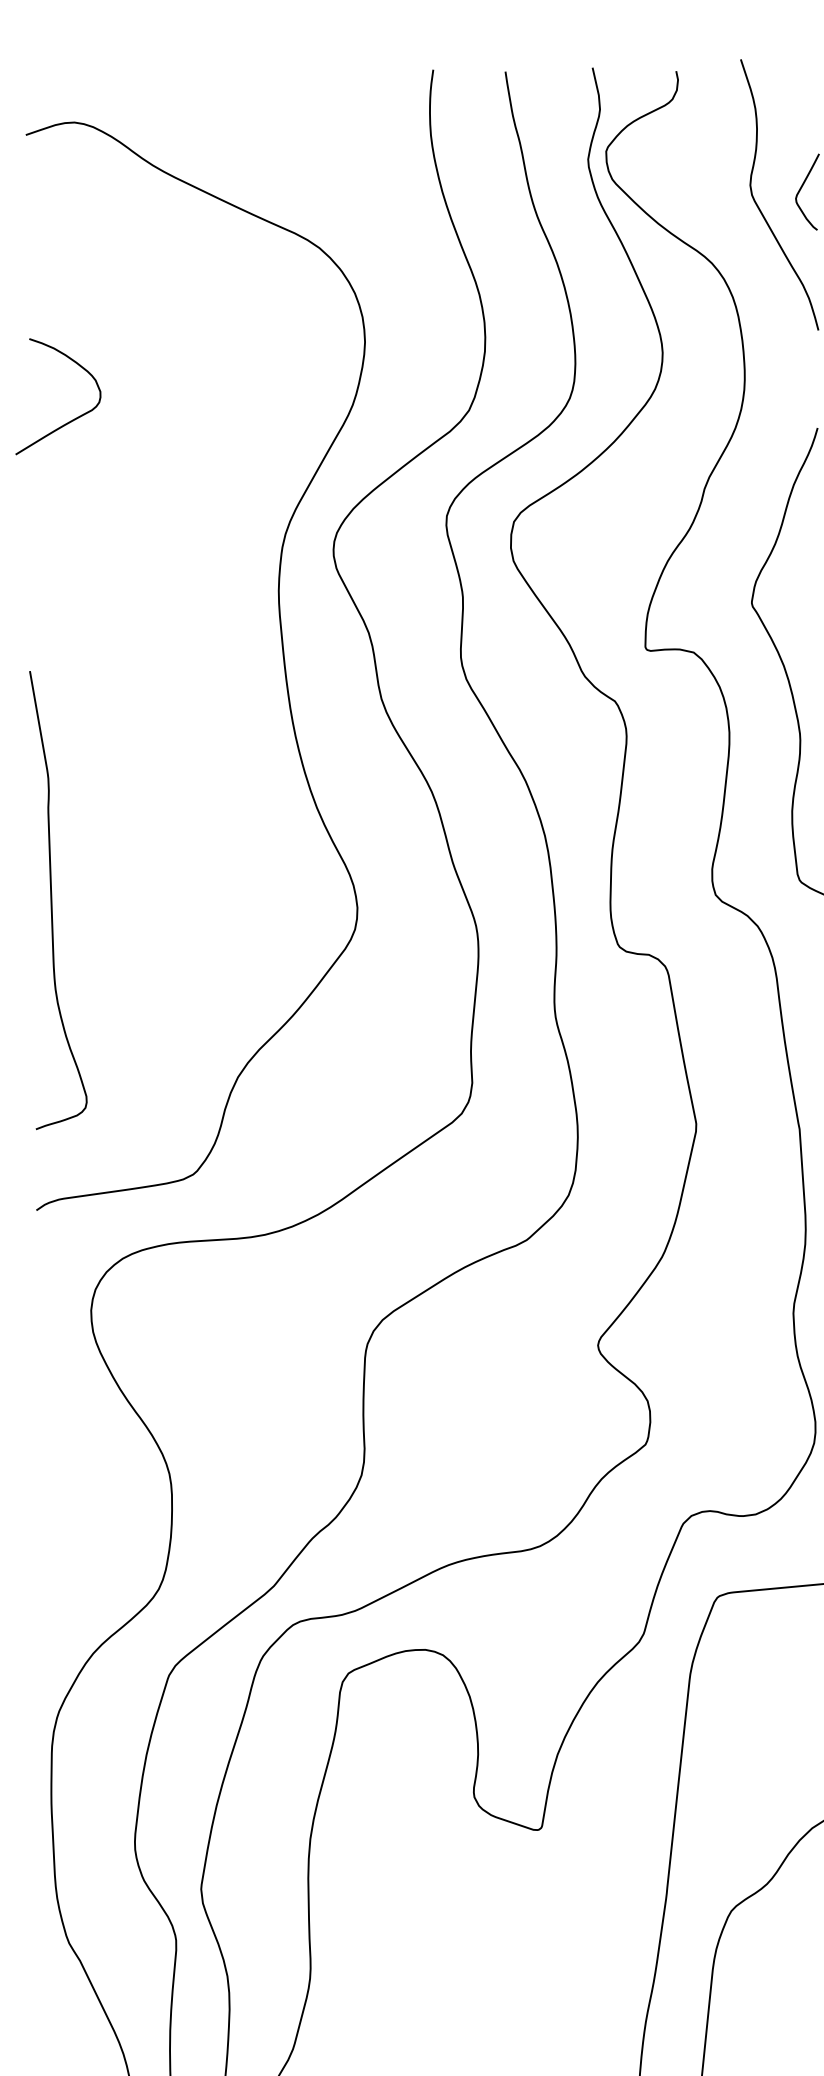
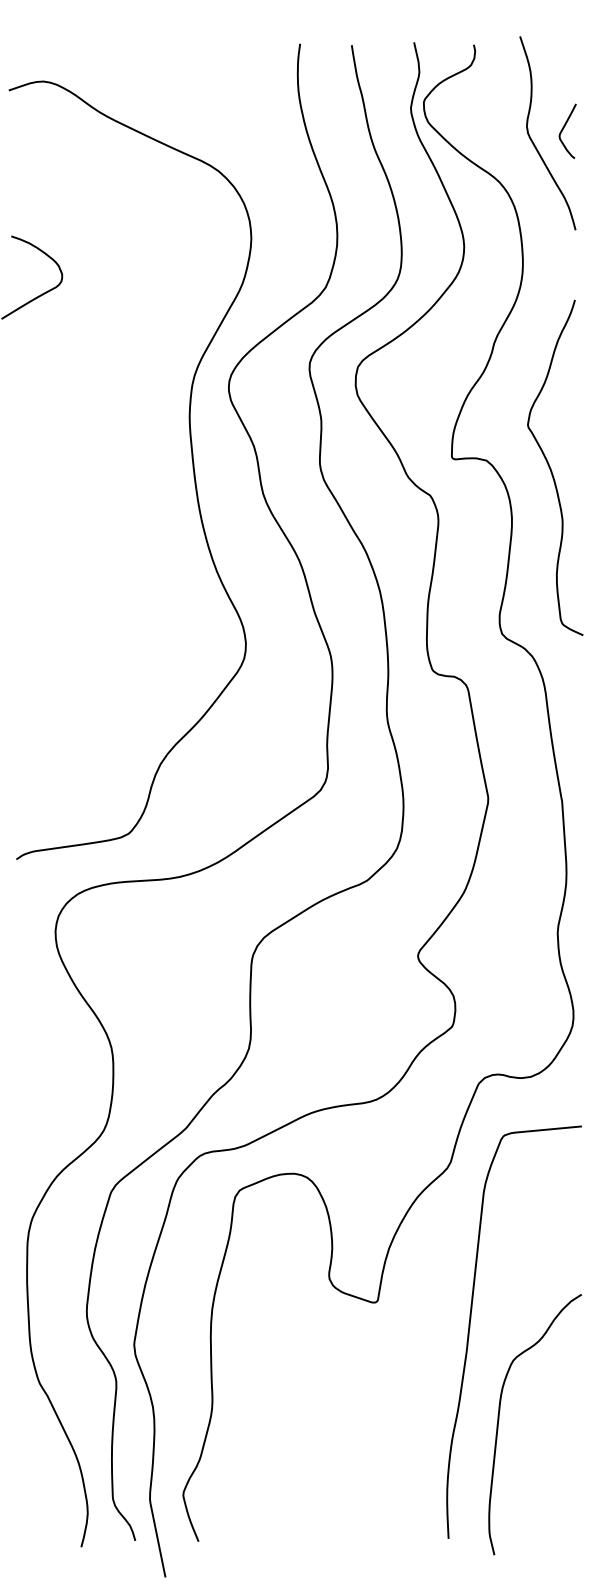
curve: (53, 902) -> (28, 639), removed

